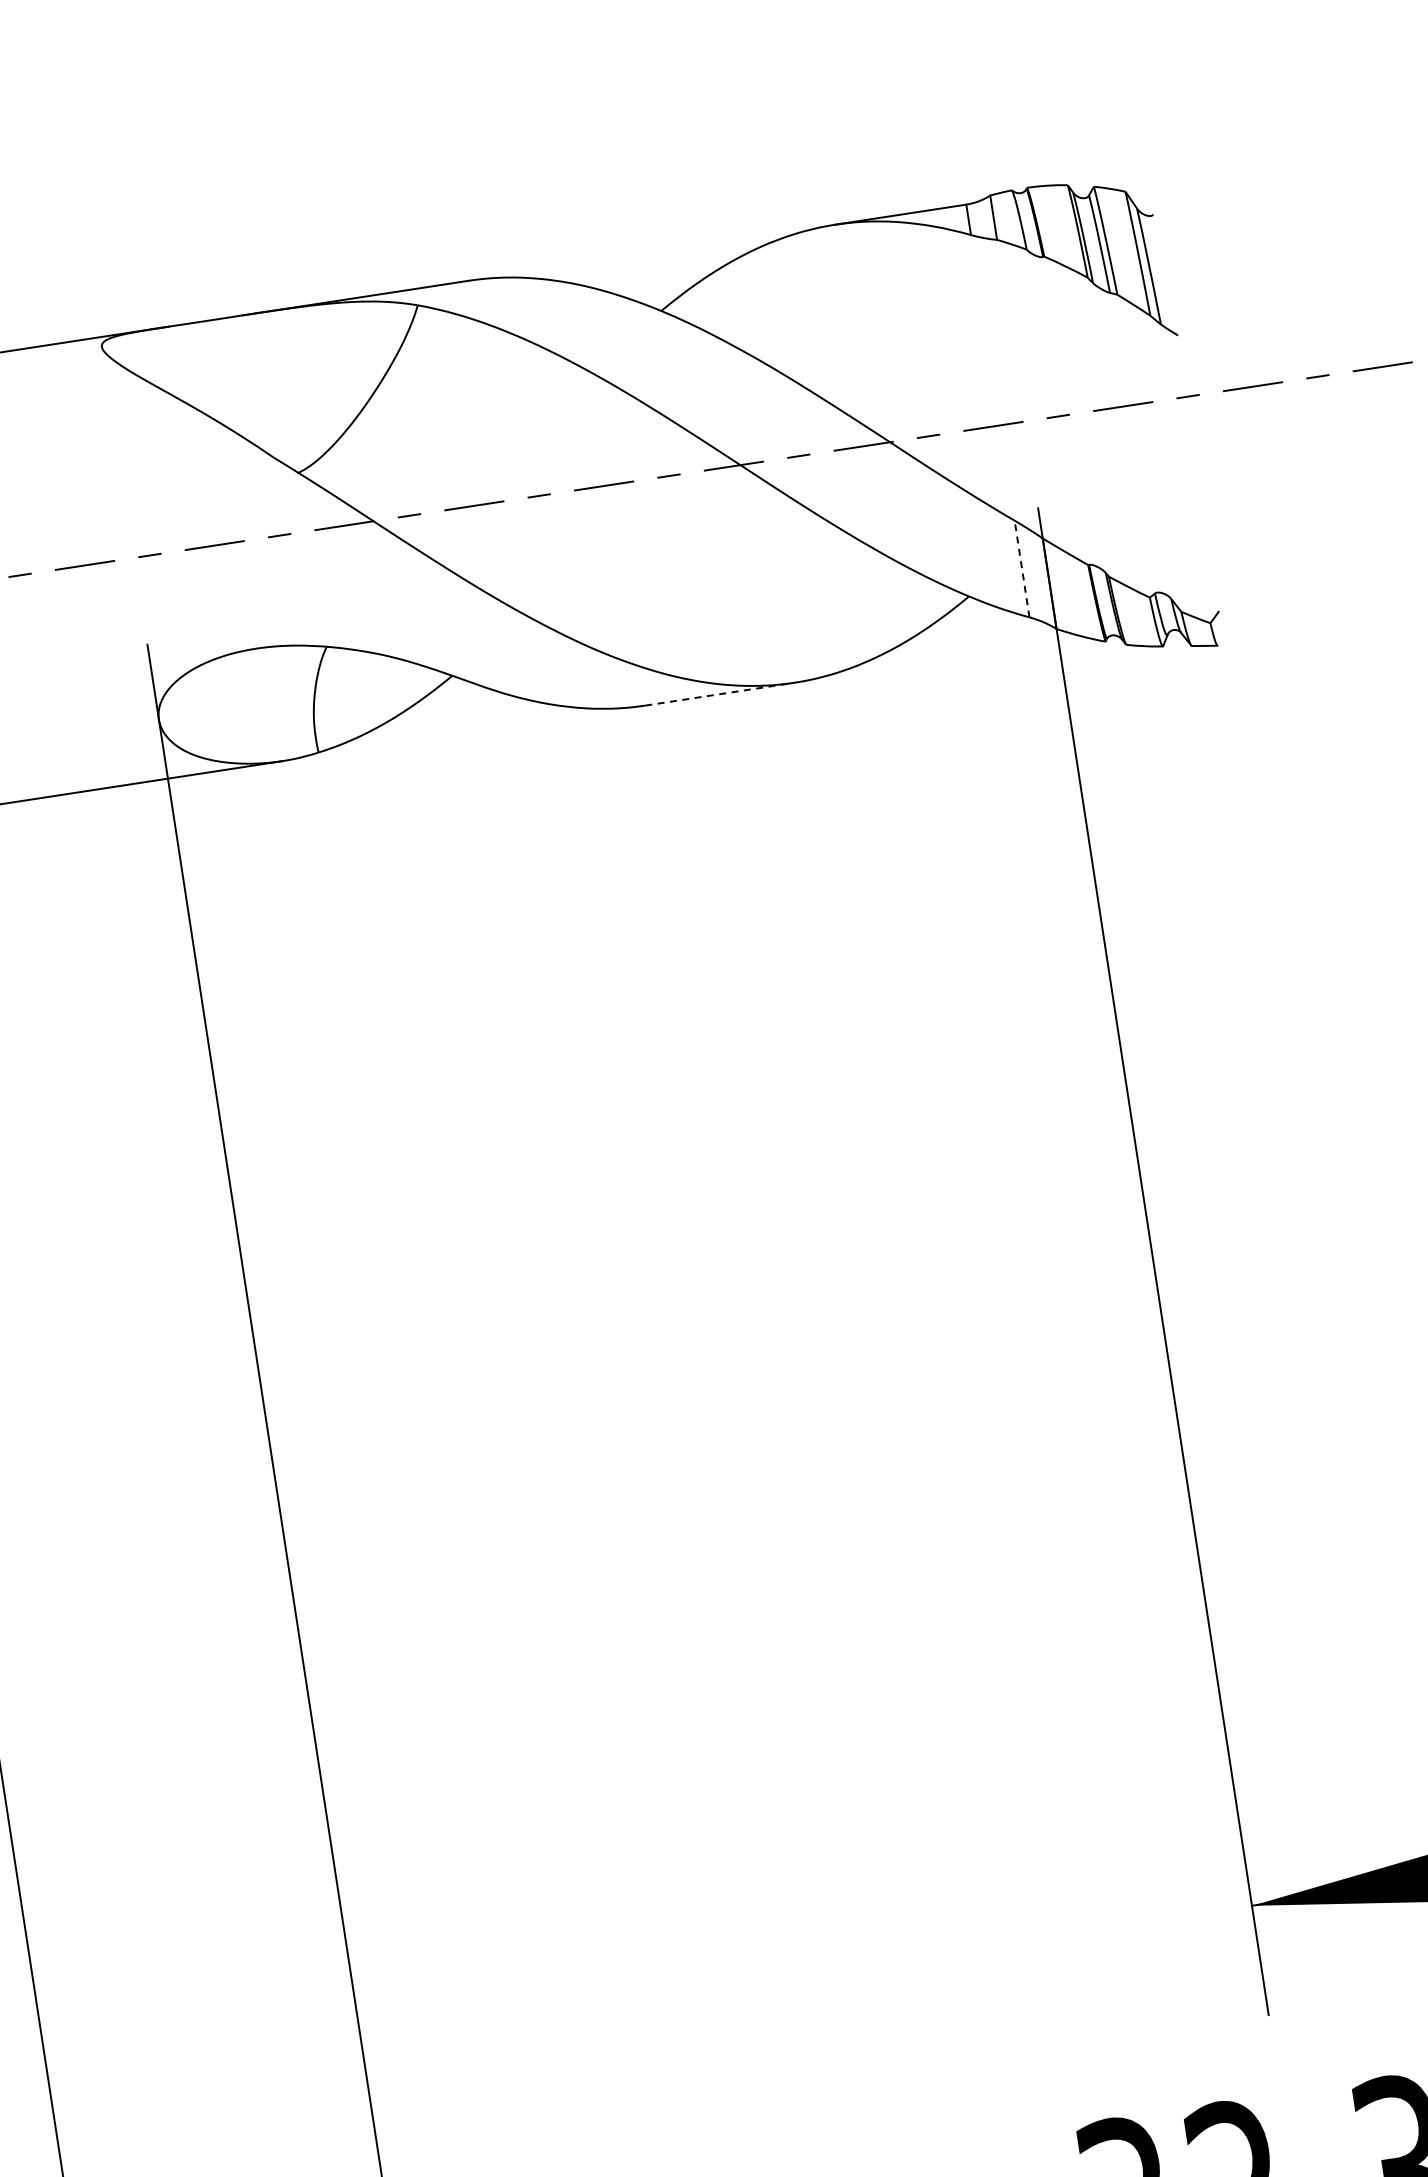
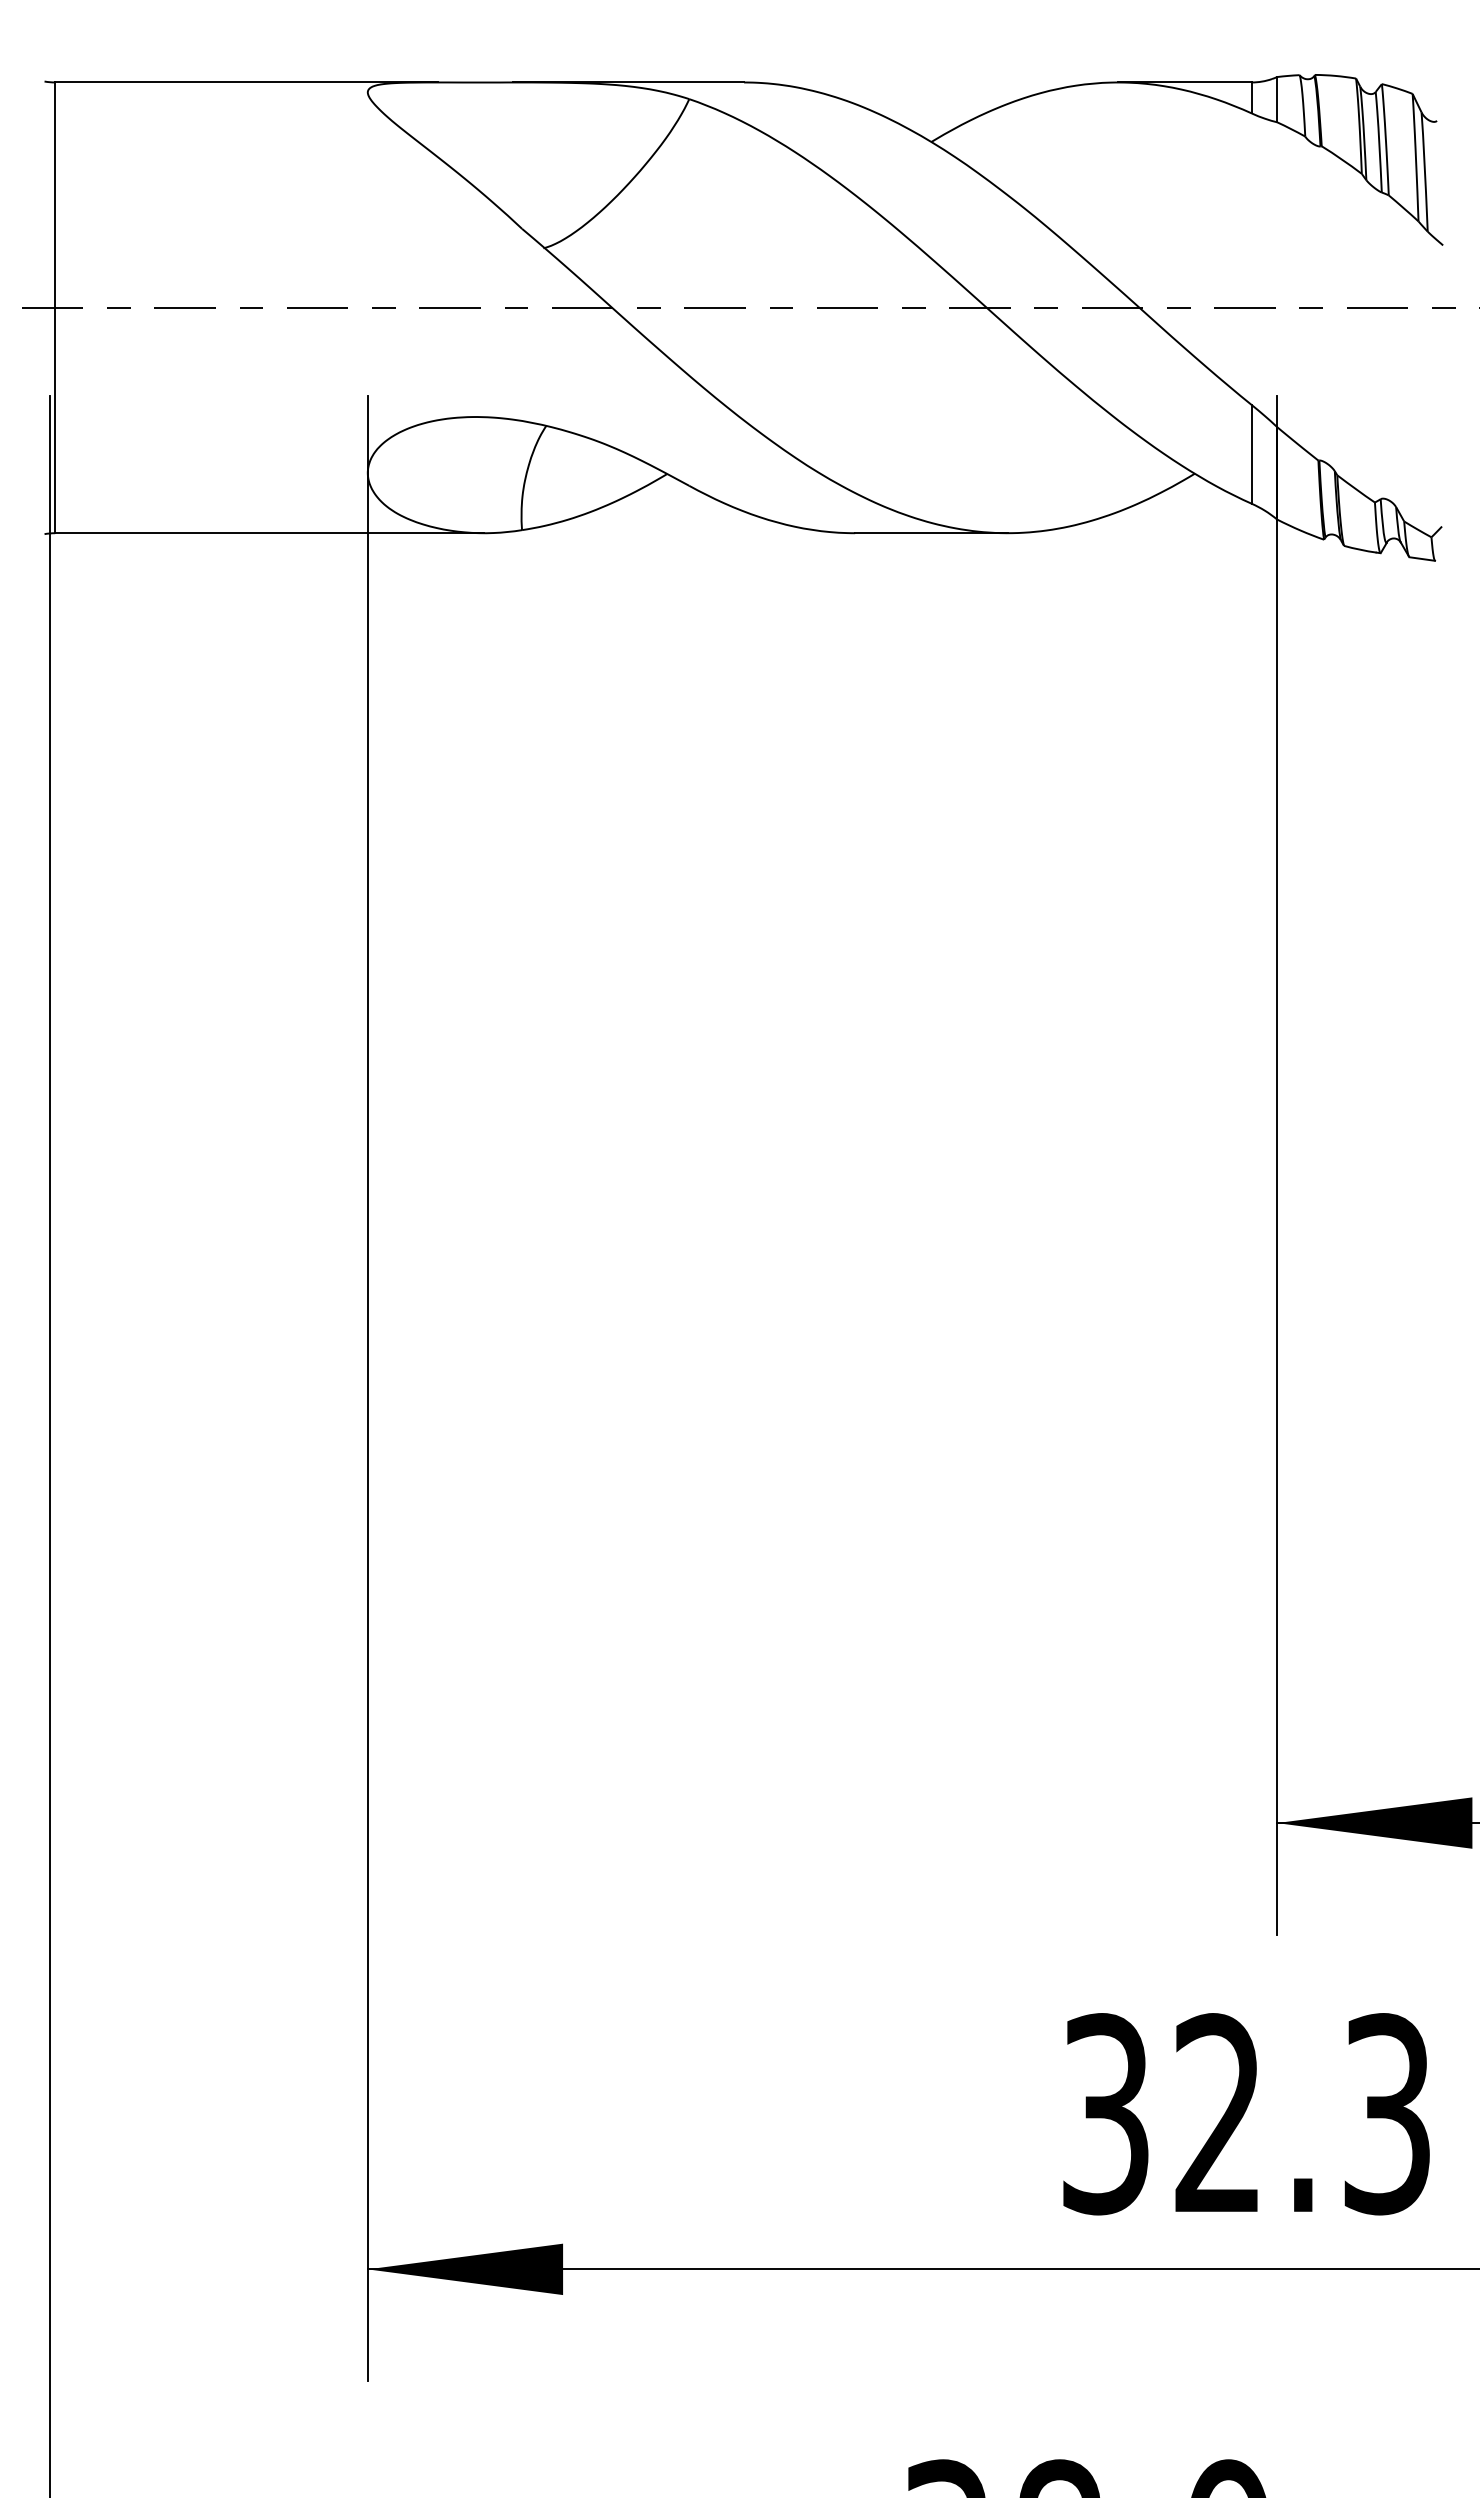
line: (1021, 568) -> (1251, 453), dashed -> solid
line: (720, 694) -> (931, 533), dashed -> solid

